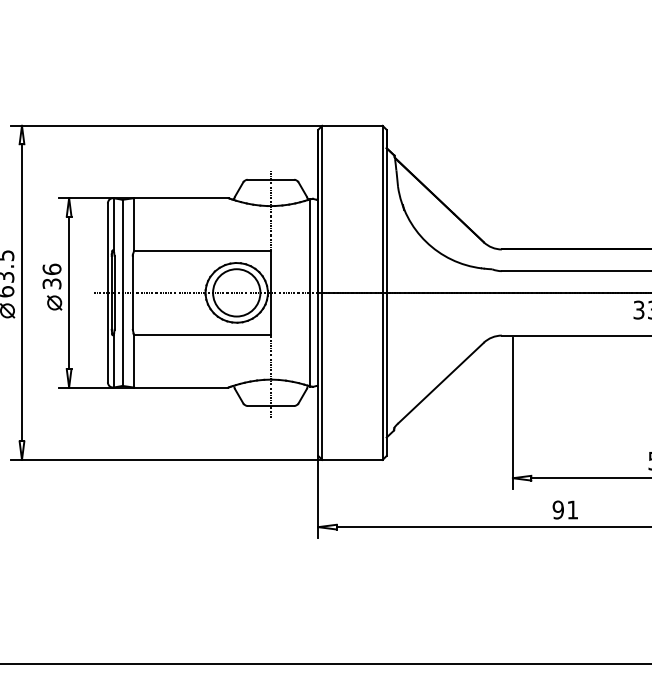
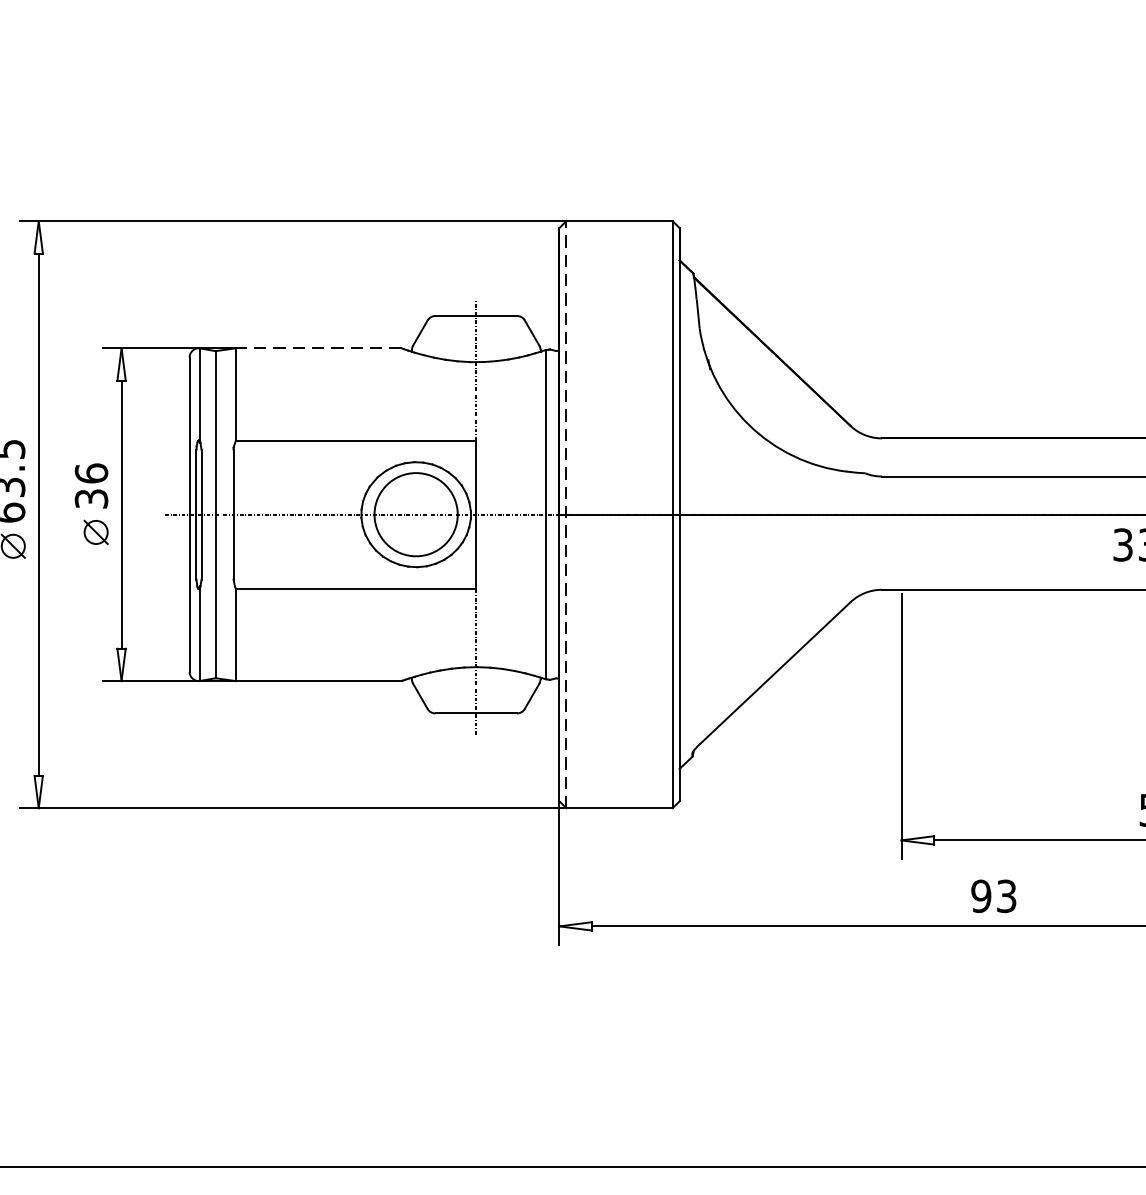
line: (180, 198) -> (317, 348), solid -> dashed
line: (322, 292) -> (566, 514), solid -> dashed
text: (572, 509) -> (1006, 895), 91 -> 93

